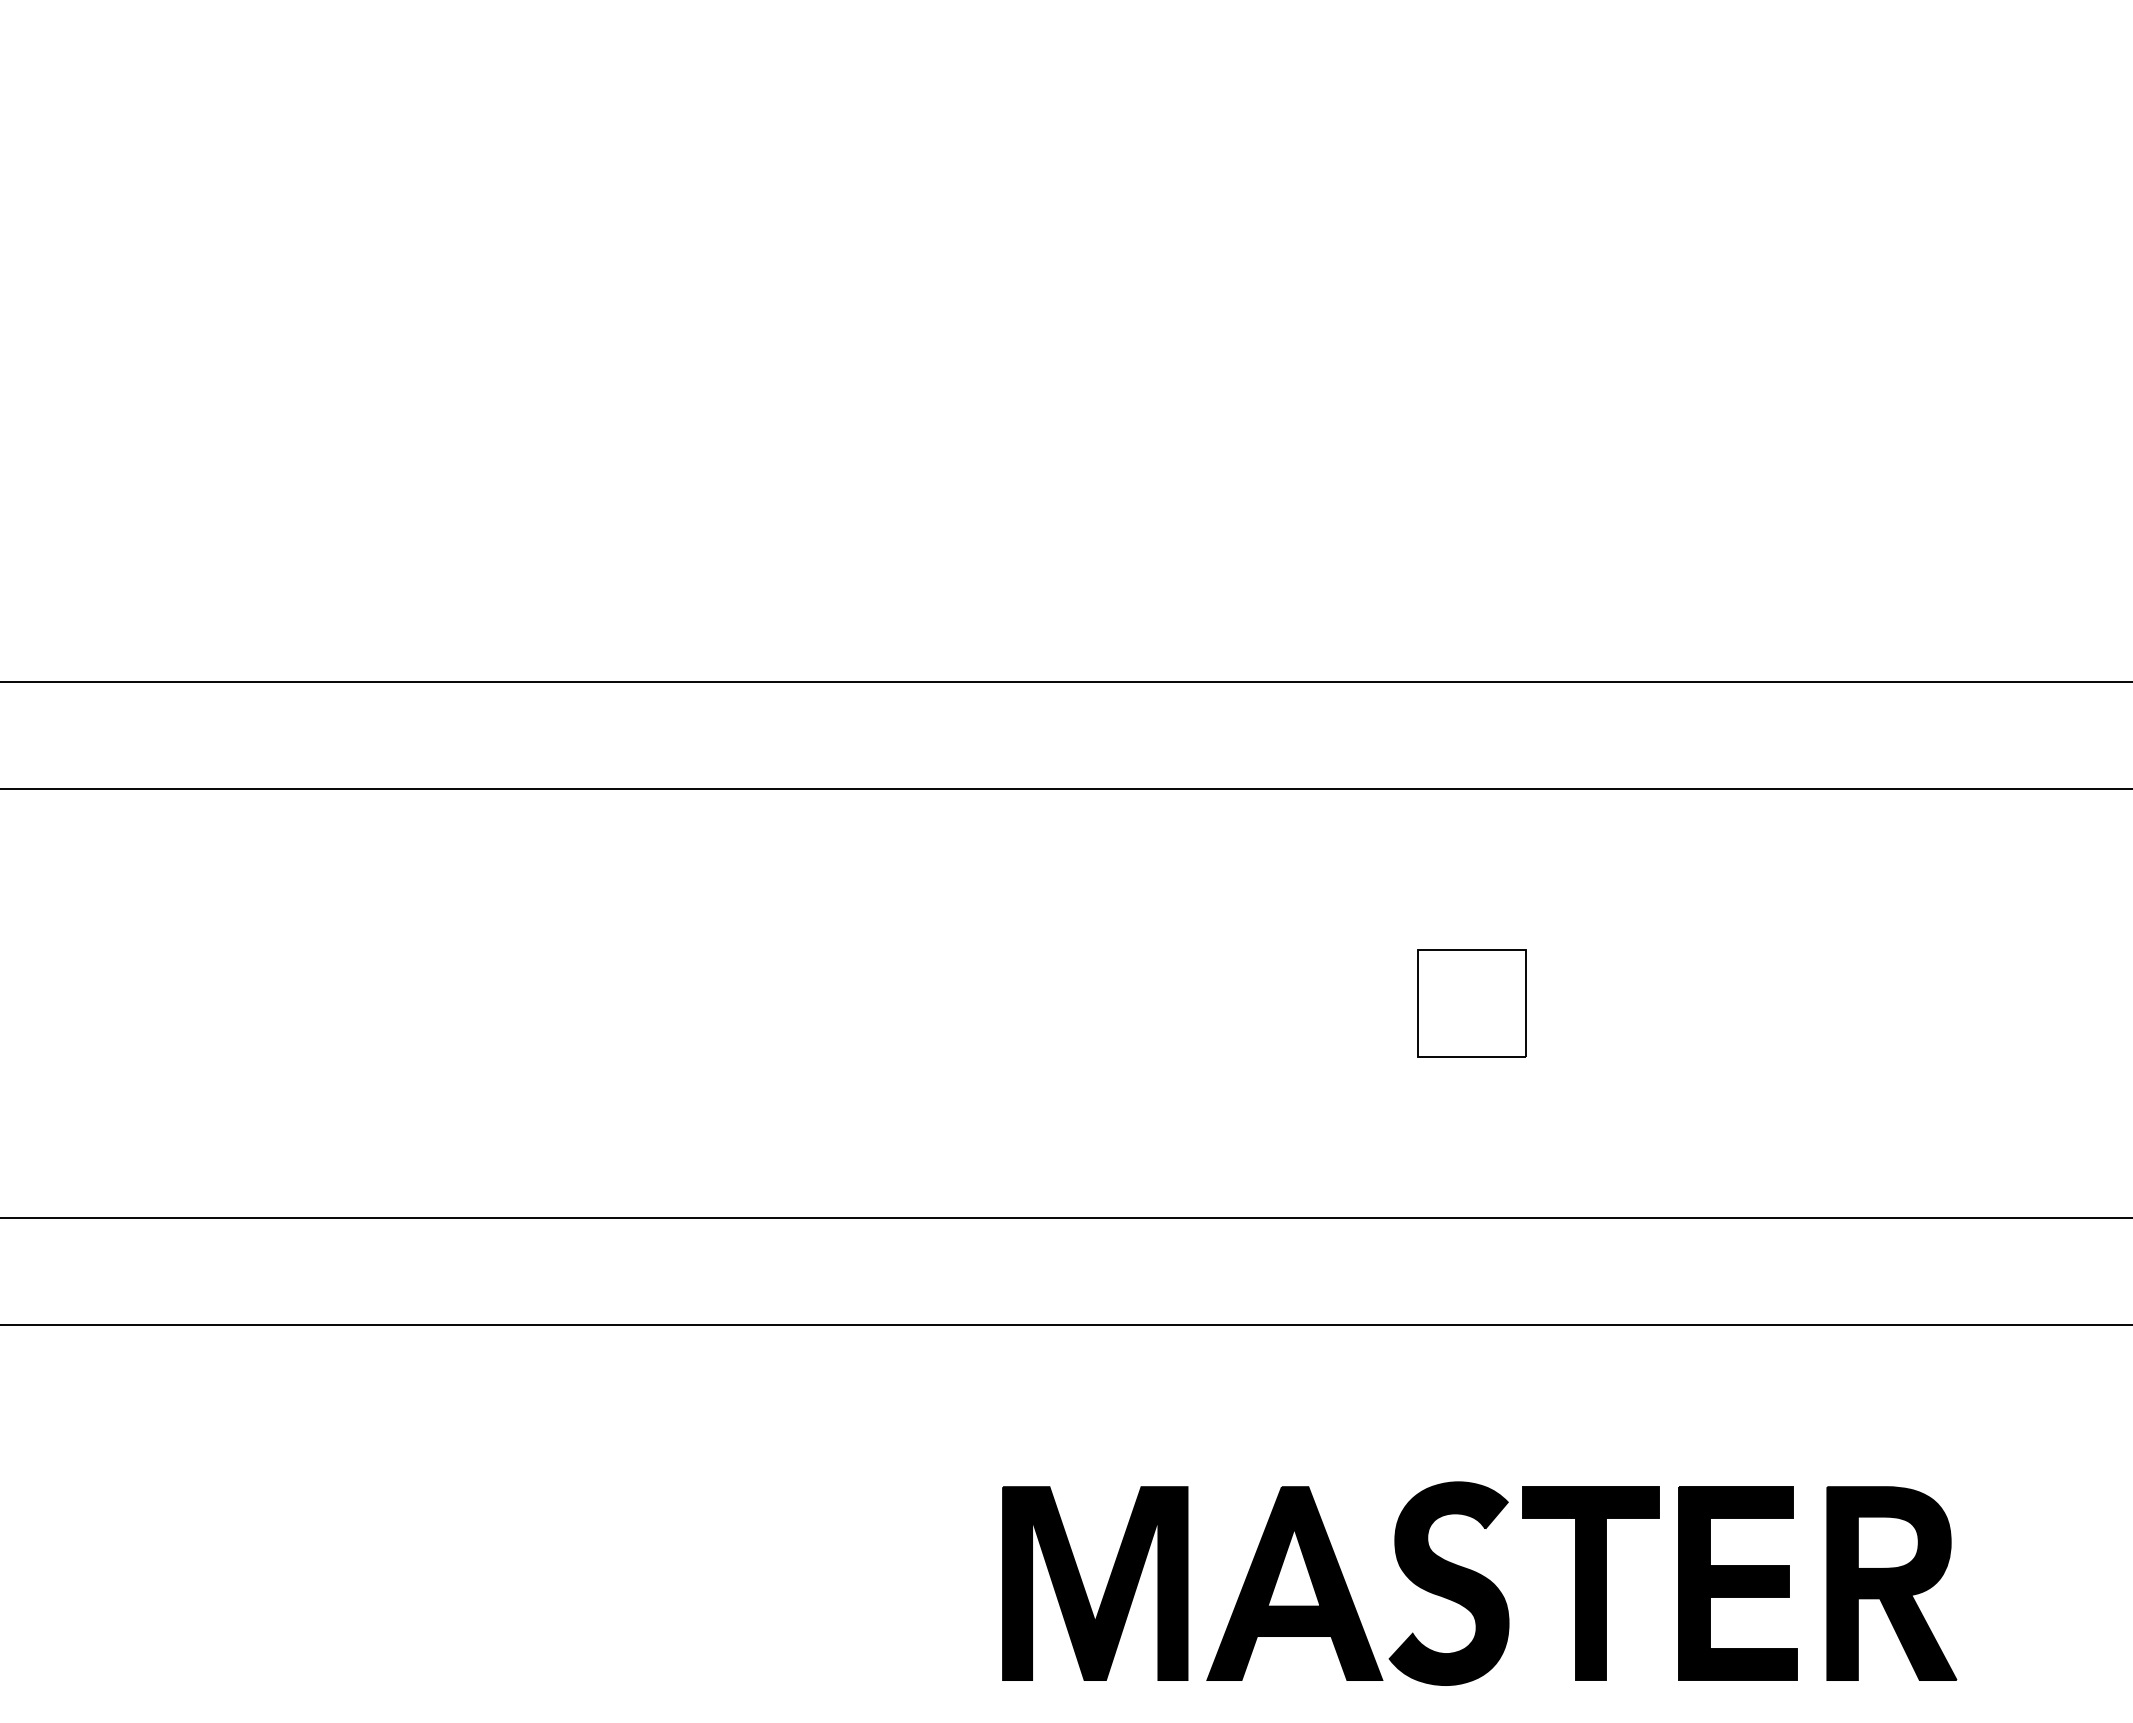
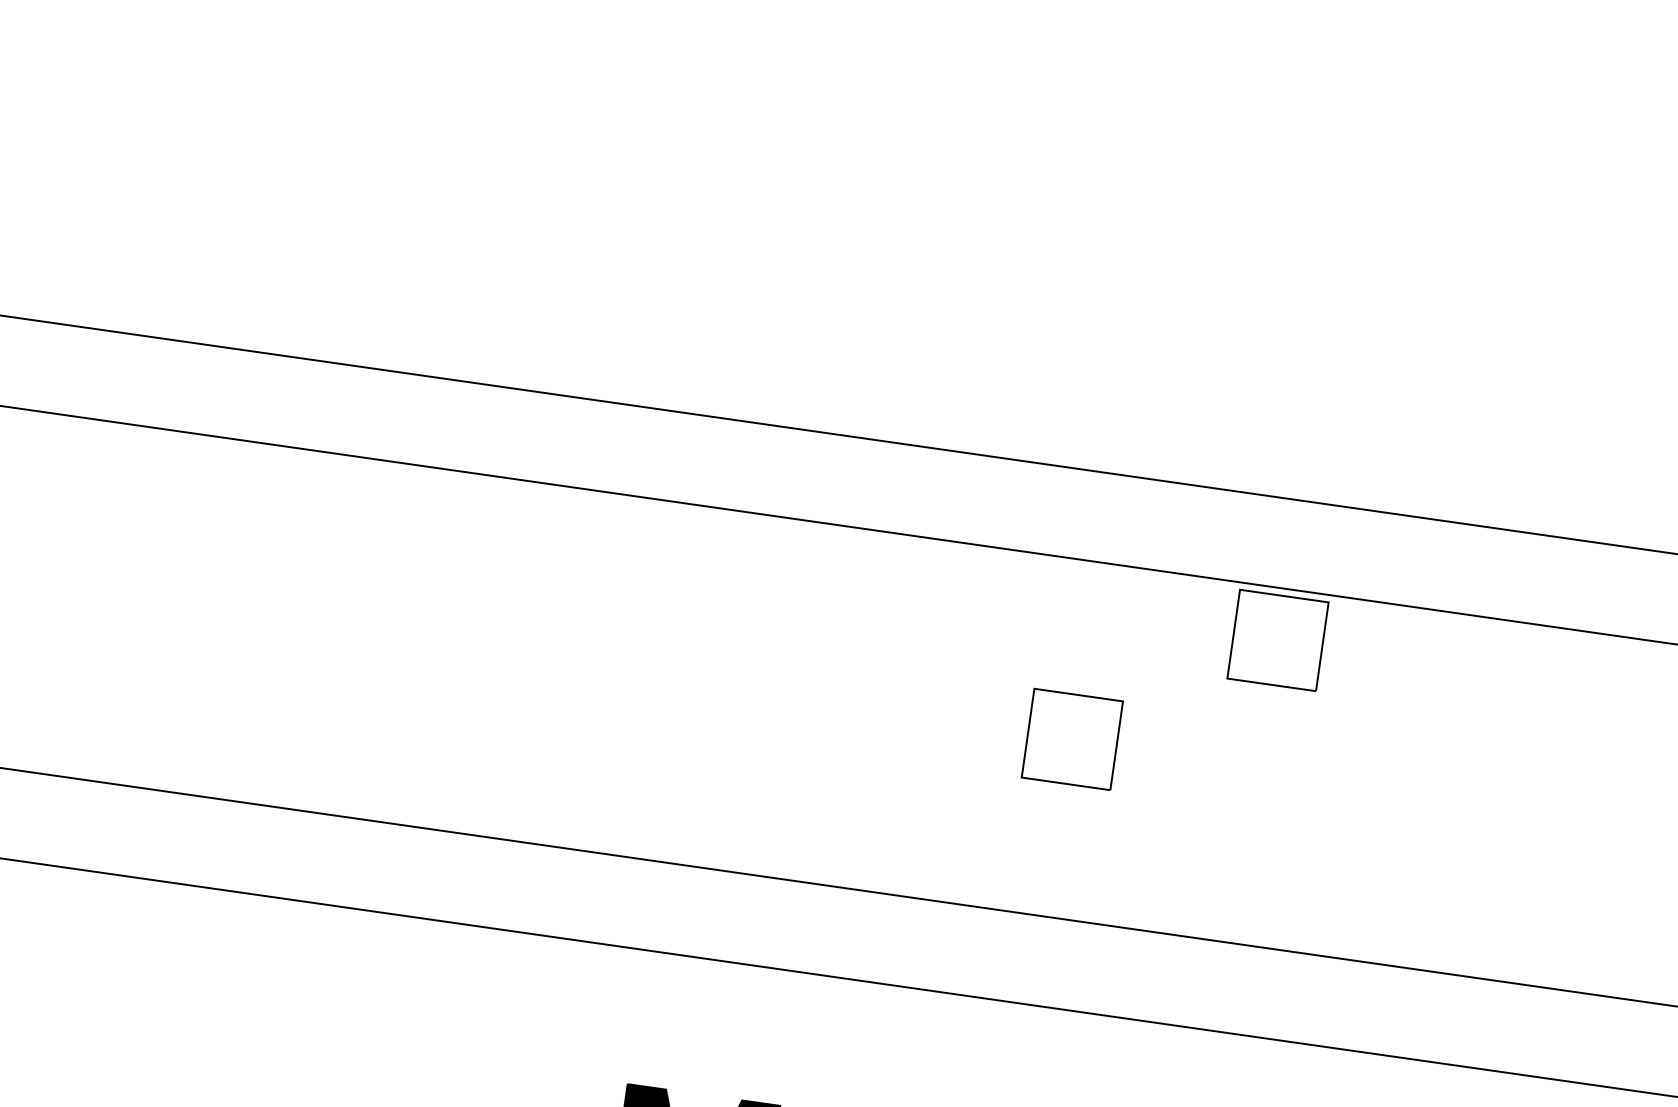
part: (1698, 851) -> (1277, 640), added

